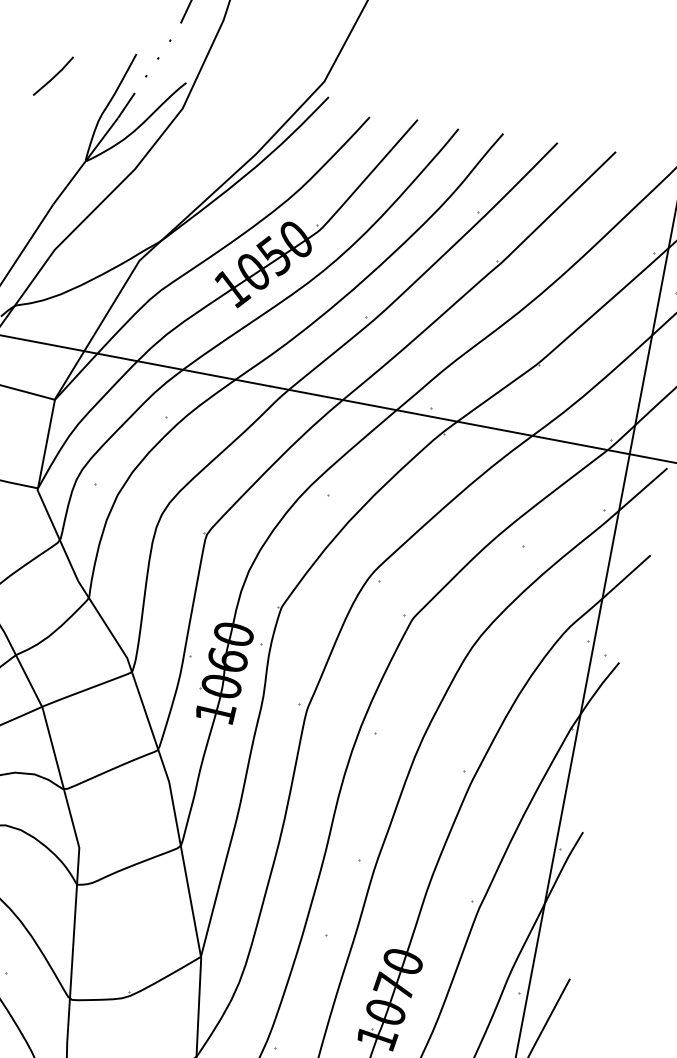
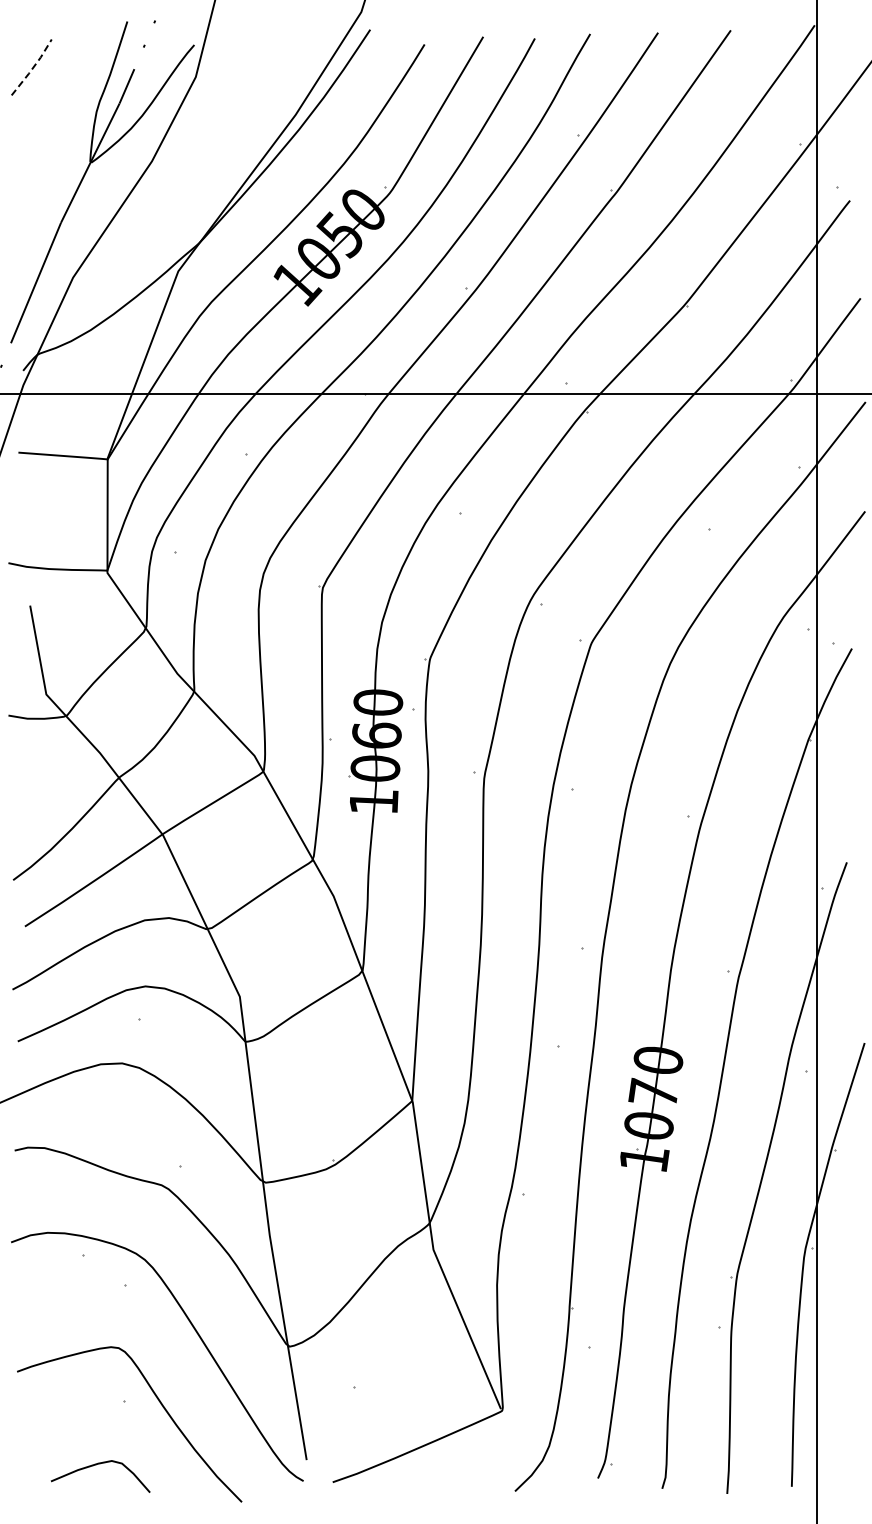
line: (54, 76) -> (33, 67), solid -> dashed

